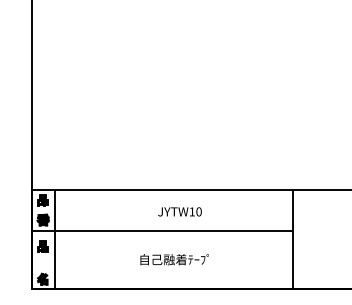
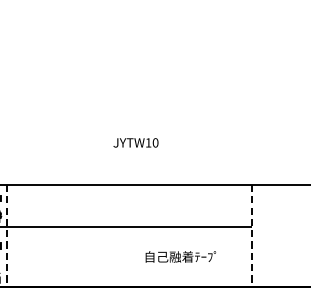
text: (179, 211) -> (135, 142), moved
line: (54, 239) -> (6, 236), solid -> dashed
line: (292, 239) -> (251, 236), solid -> dashed
text: (174, 259) -> (180, 256), moved

